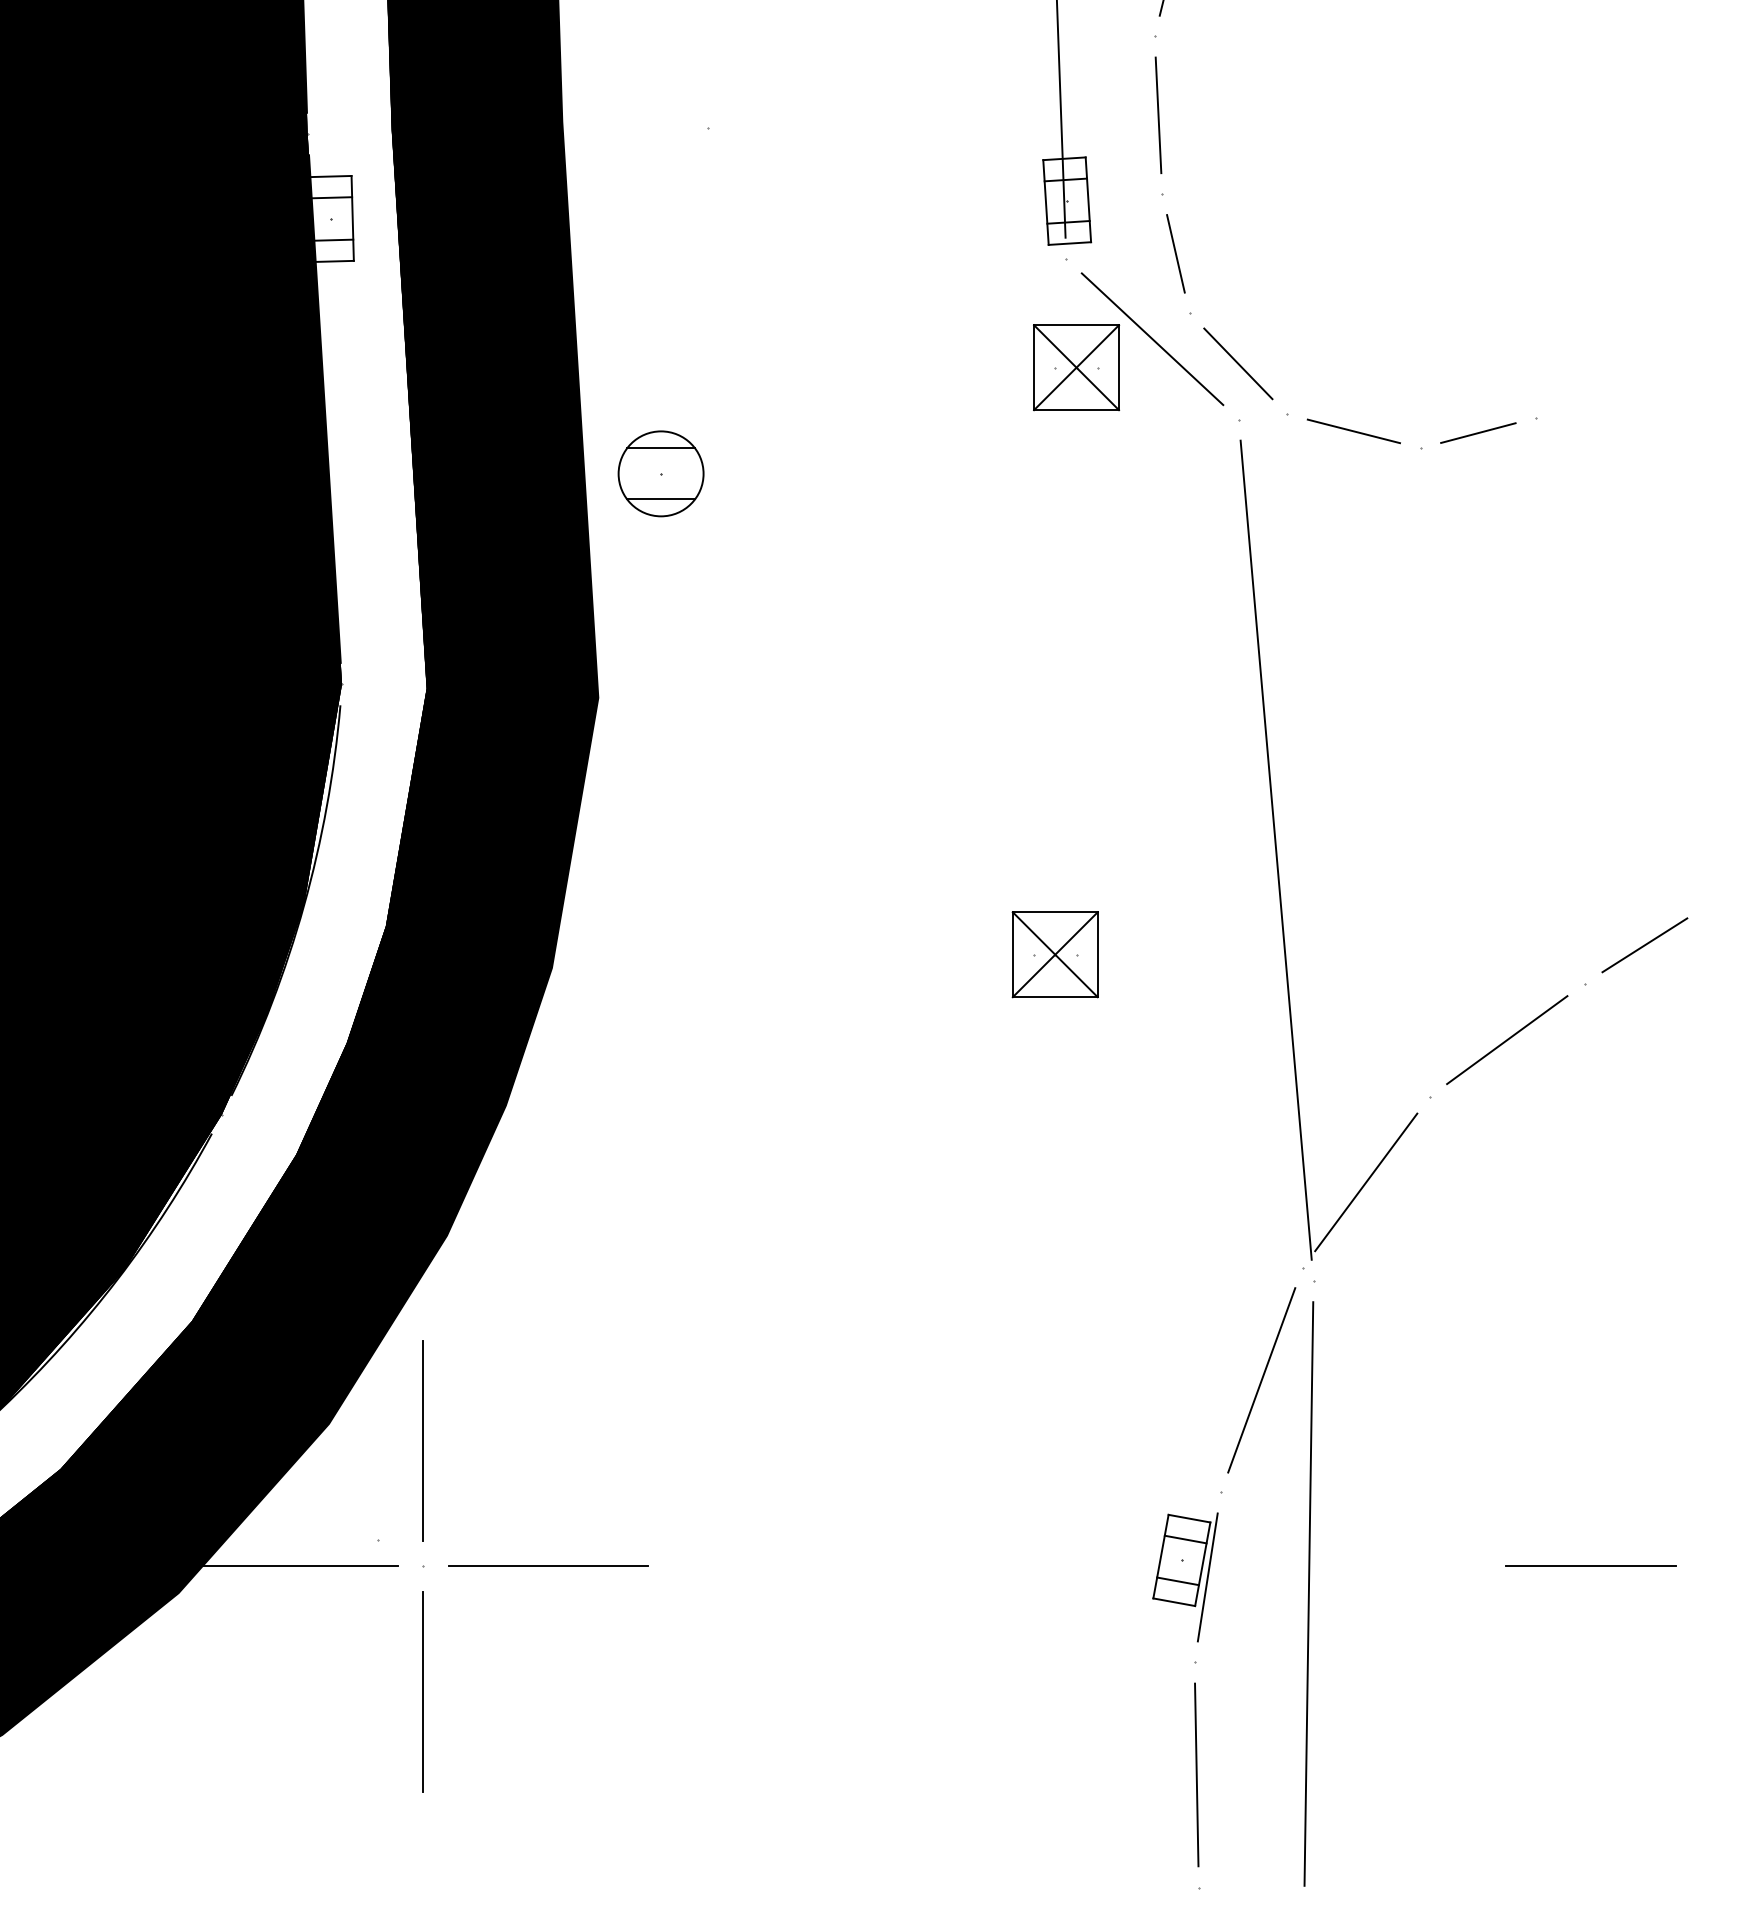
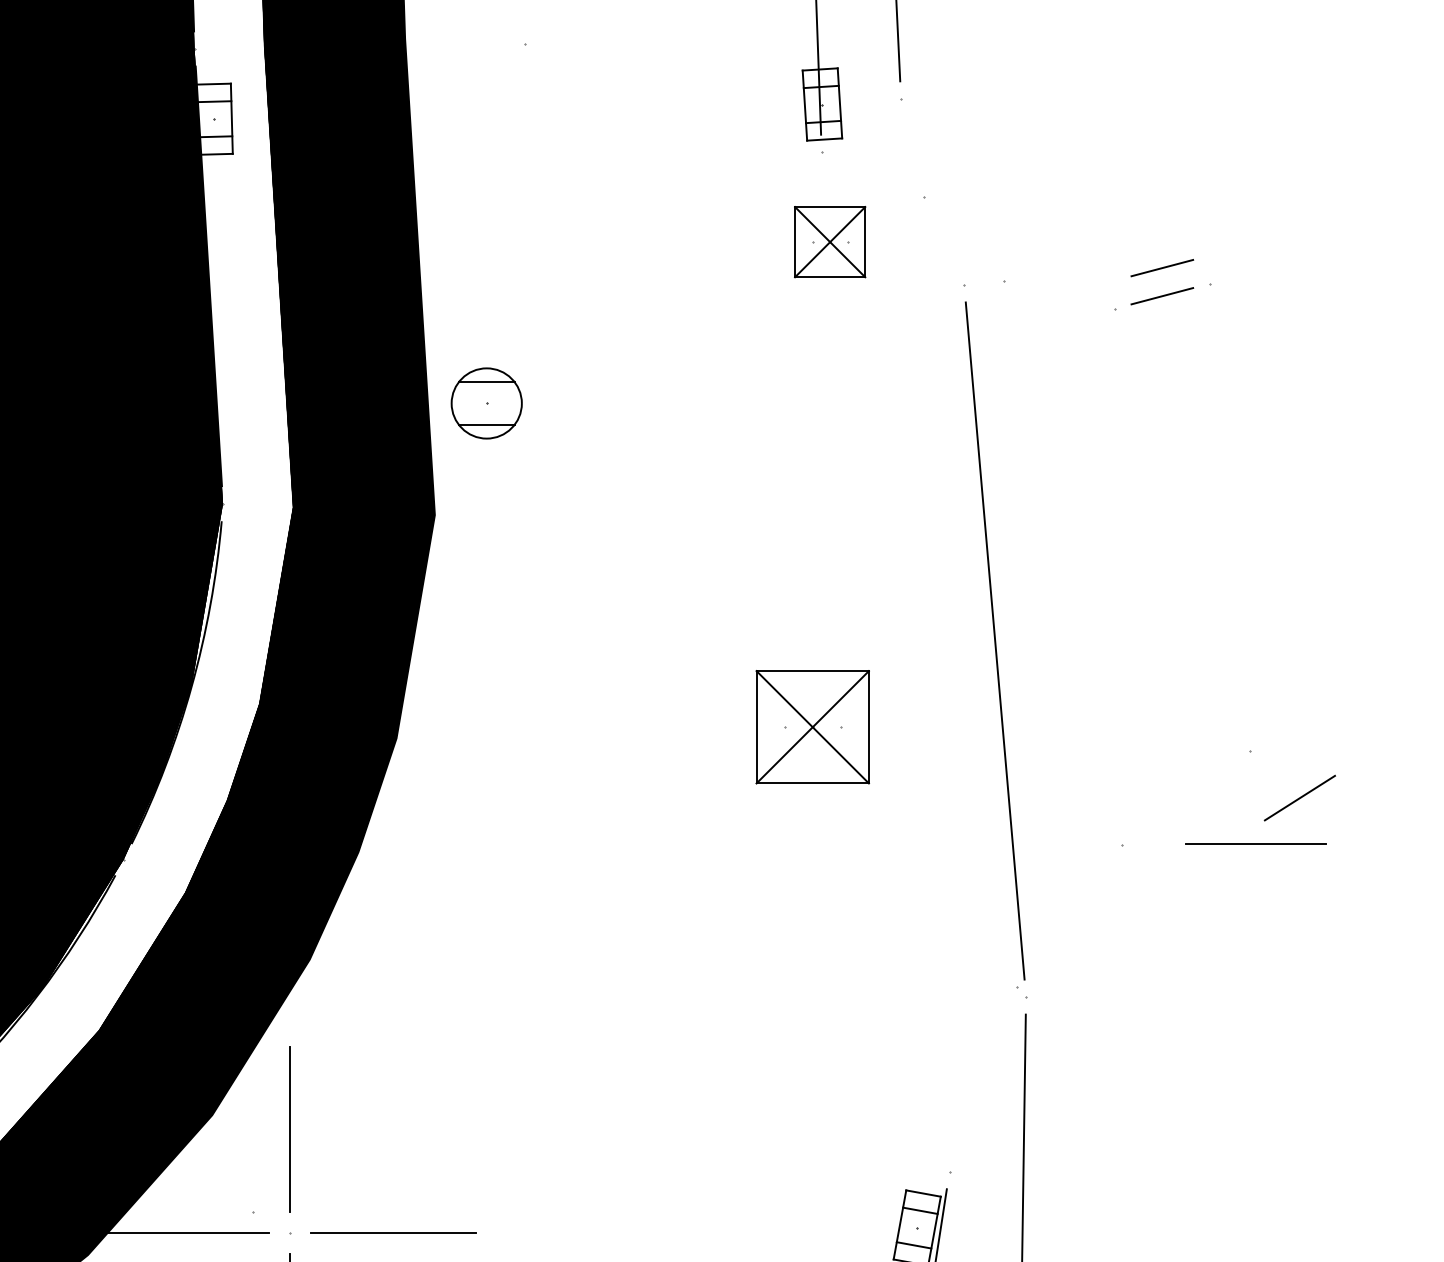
line: (1175, 253) -> (911, 147), removed
line: (1152, 339) -> (892, 218), removed
line: (1238, 363) -> (964, 238), removed
line: (1478, 398) -> (1162, 267), added
line: (1353, 431) -> (1059, 294), removed
part: (660, 473) -> (486, 403), moved
line: (1644, 945) -> (1299, 798), moved
part: (1054, 954) -> (811, 727), size x1.6
line: (1507, 1040) -> (1186, 798), removed
line: (1366, 1182) -> (1069, 915), removed
line: (1261, 1380) -> (983, 1079), removed
line: (1590, 1565) -> (1255, 842), moved

